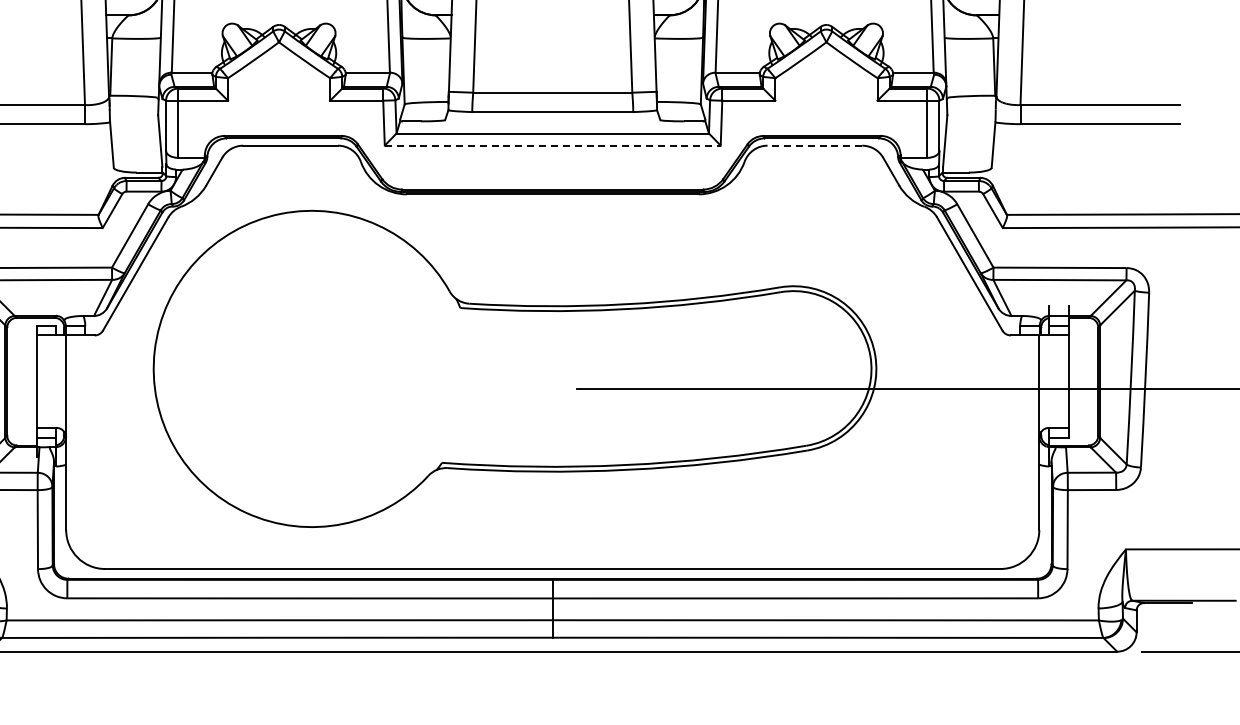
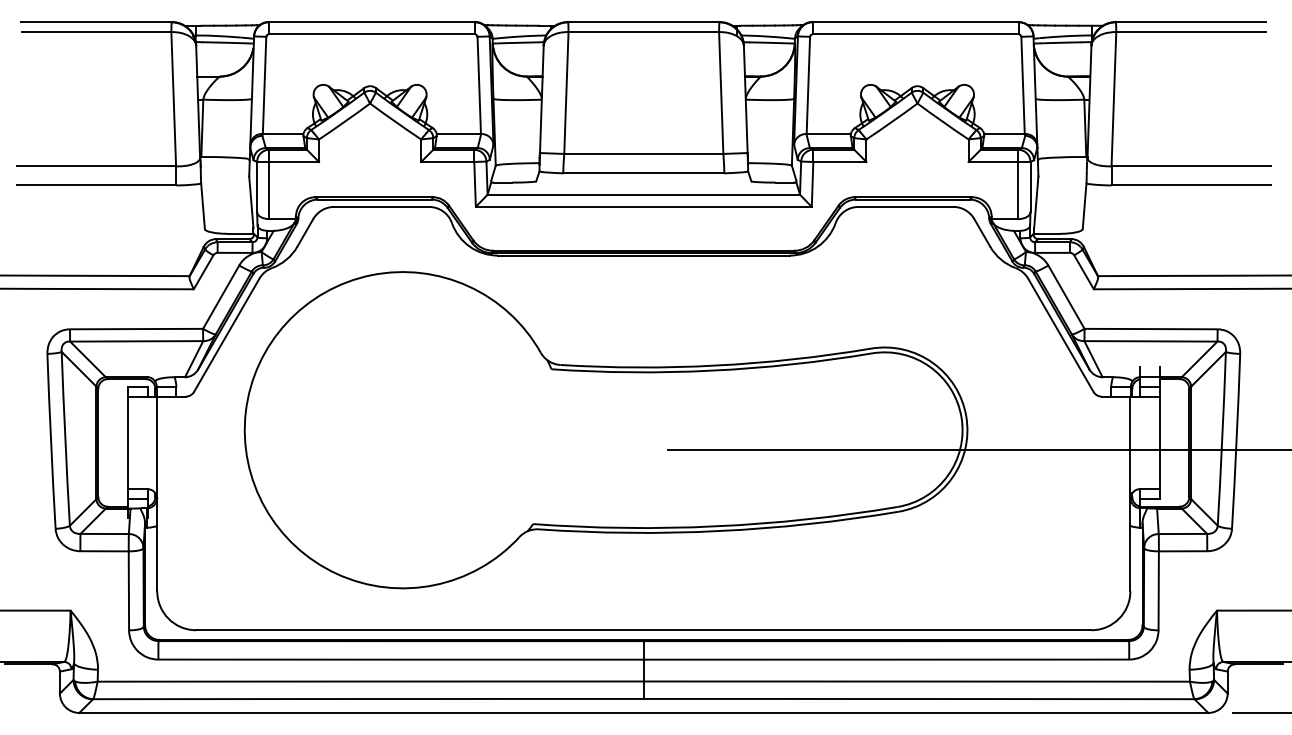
line: (552, 145) -> (643, 206), dashed -> solid
line: (814, 145) -> (905, 206), dashed -> solid

